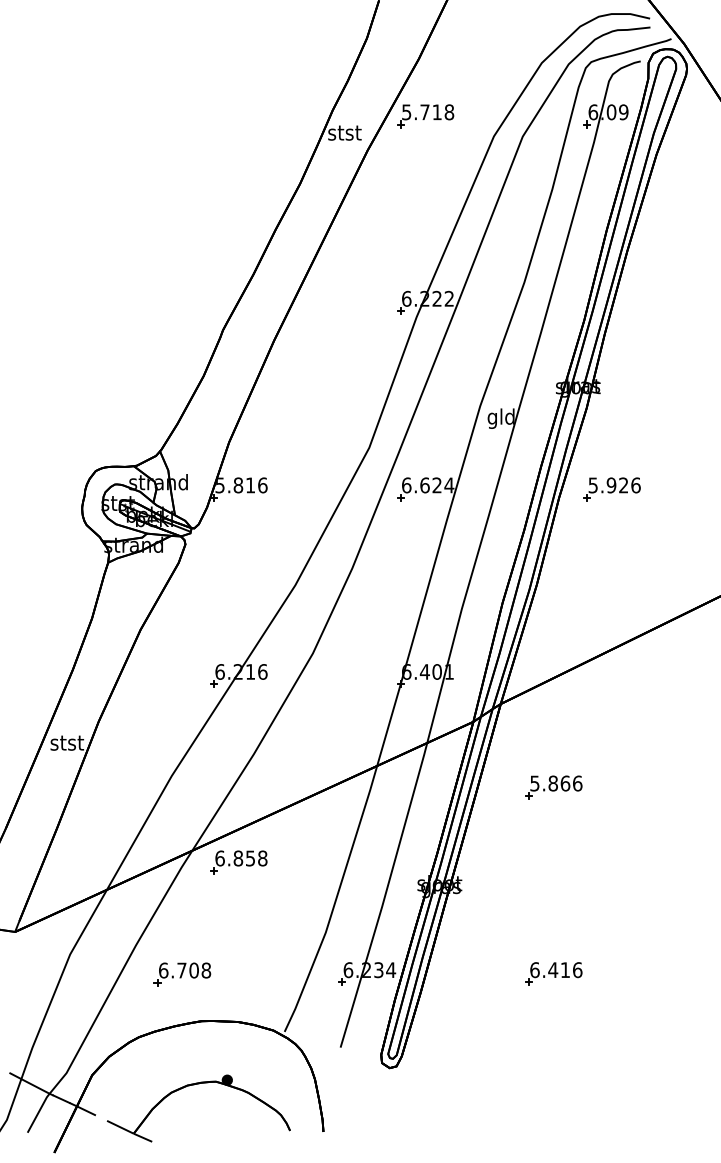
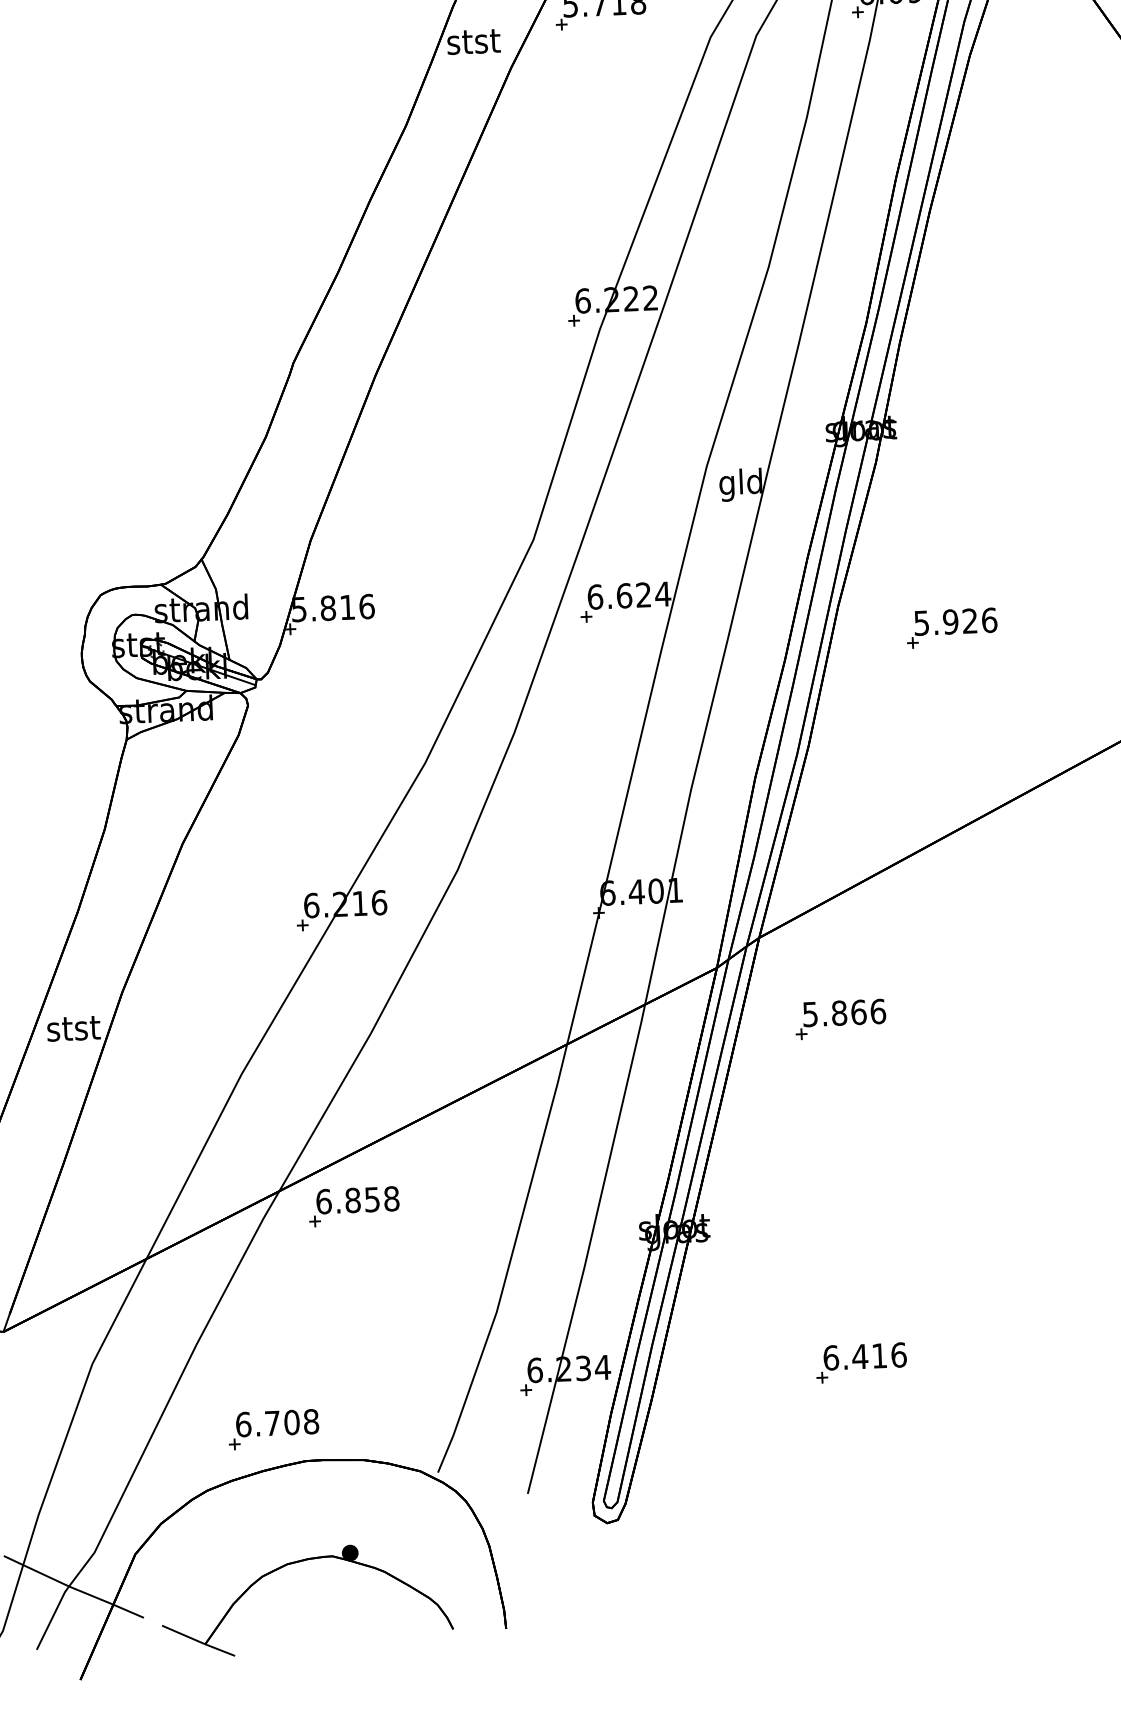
part: (611, 489) -> (950, 628), moved
part: (553, 787) -> (840, 1019), moved
part: (182, 974) -> (273, 1429), moved

